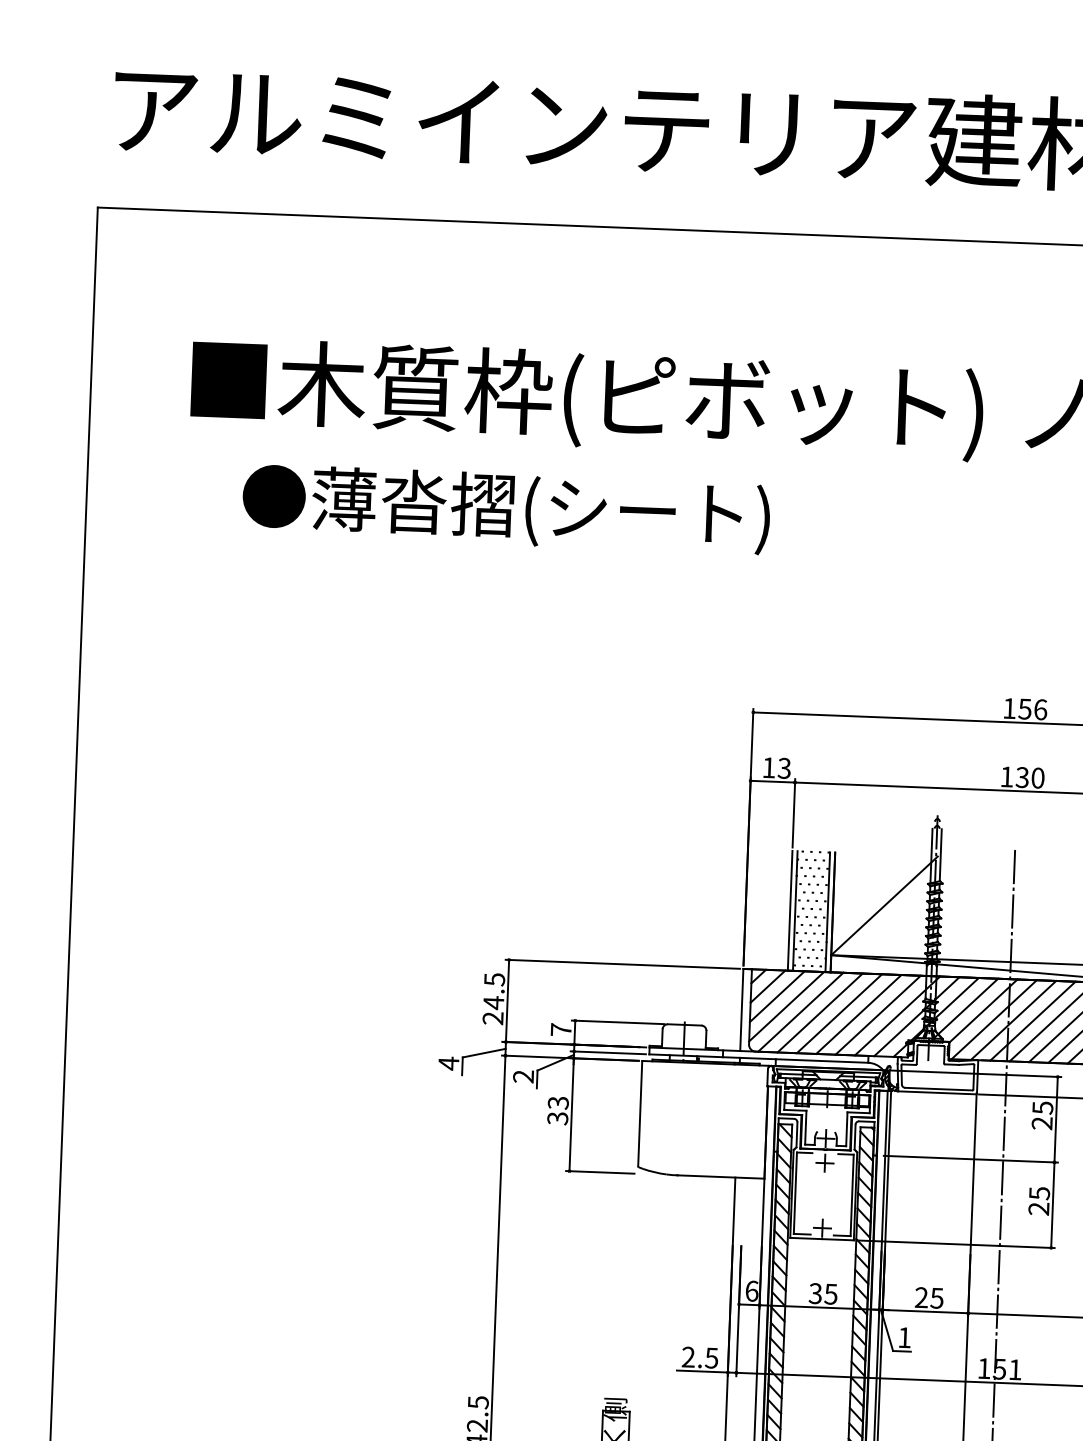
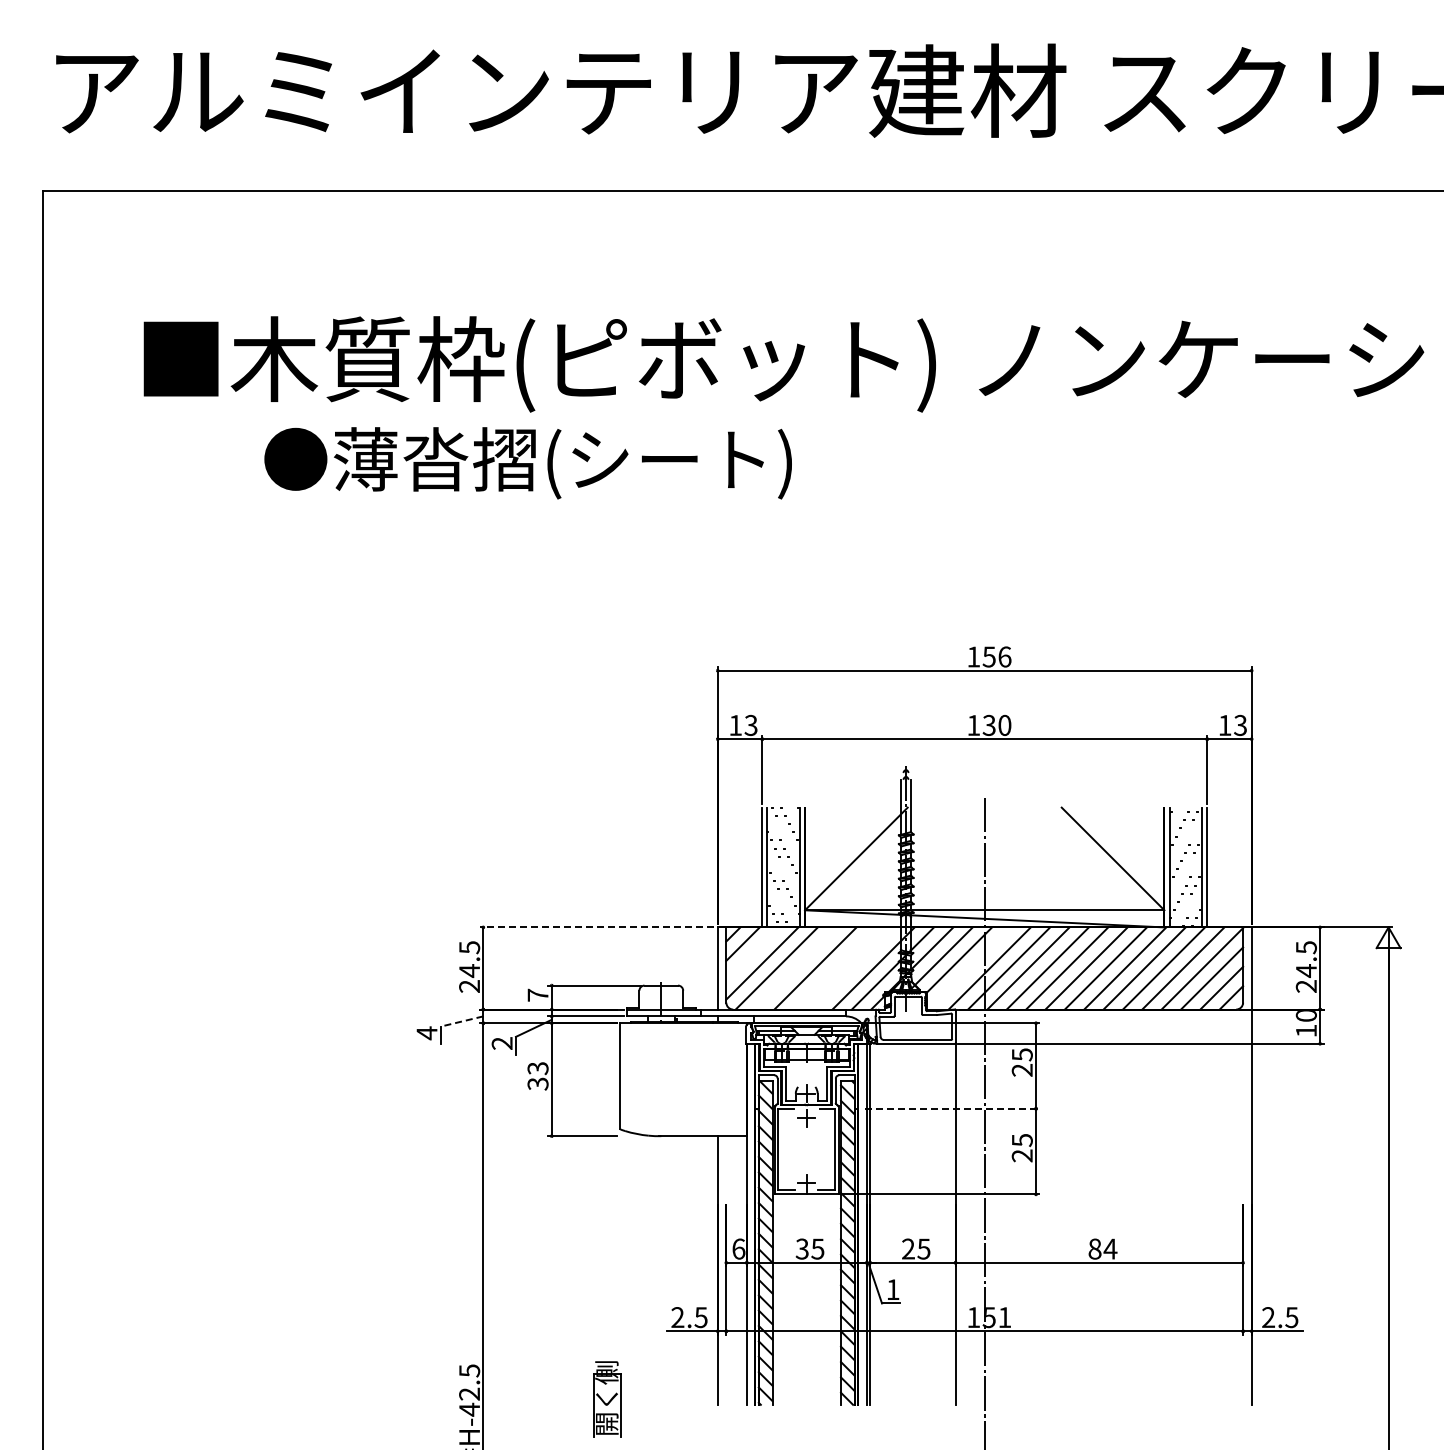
text: (505, 509) -> (527, 463), moved
line: (622, 964) -> (596, 927), solid -> dashed
line: (777, 996) -> (752, 953), removed
line: (820, 1013) -> (796, 968), removed
line: (858, 1014) -> (834, 968), removed
line: (878, 1015) -> (854, 968), removed
line: (994, 1019) -> (970, 968), removed
line: (484, 1053) -> (462, 1021), solid -> dashed
line: (970, 1158) -> (952, 1108), solid -> dashed

